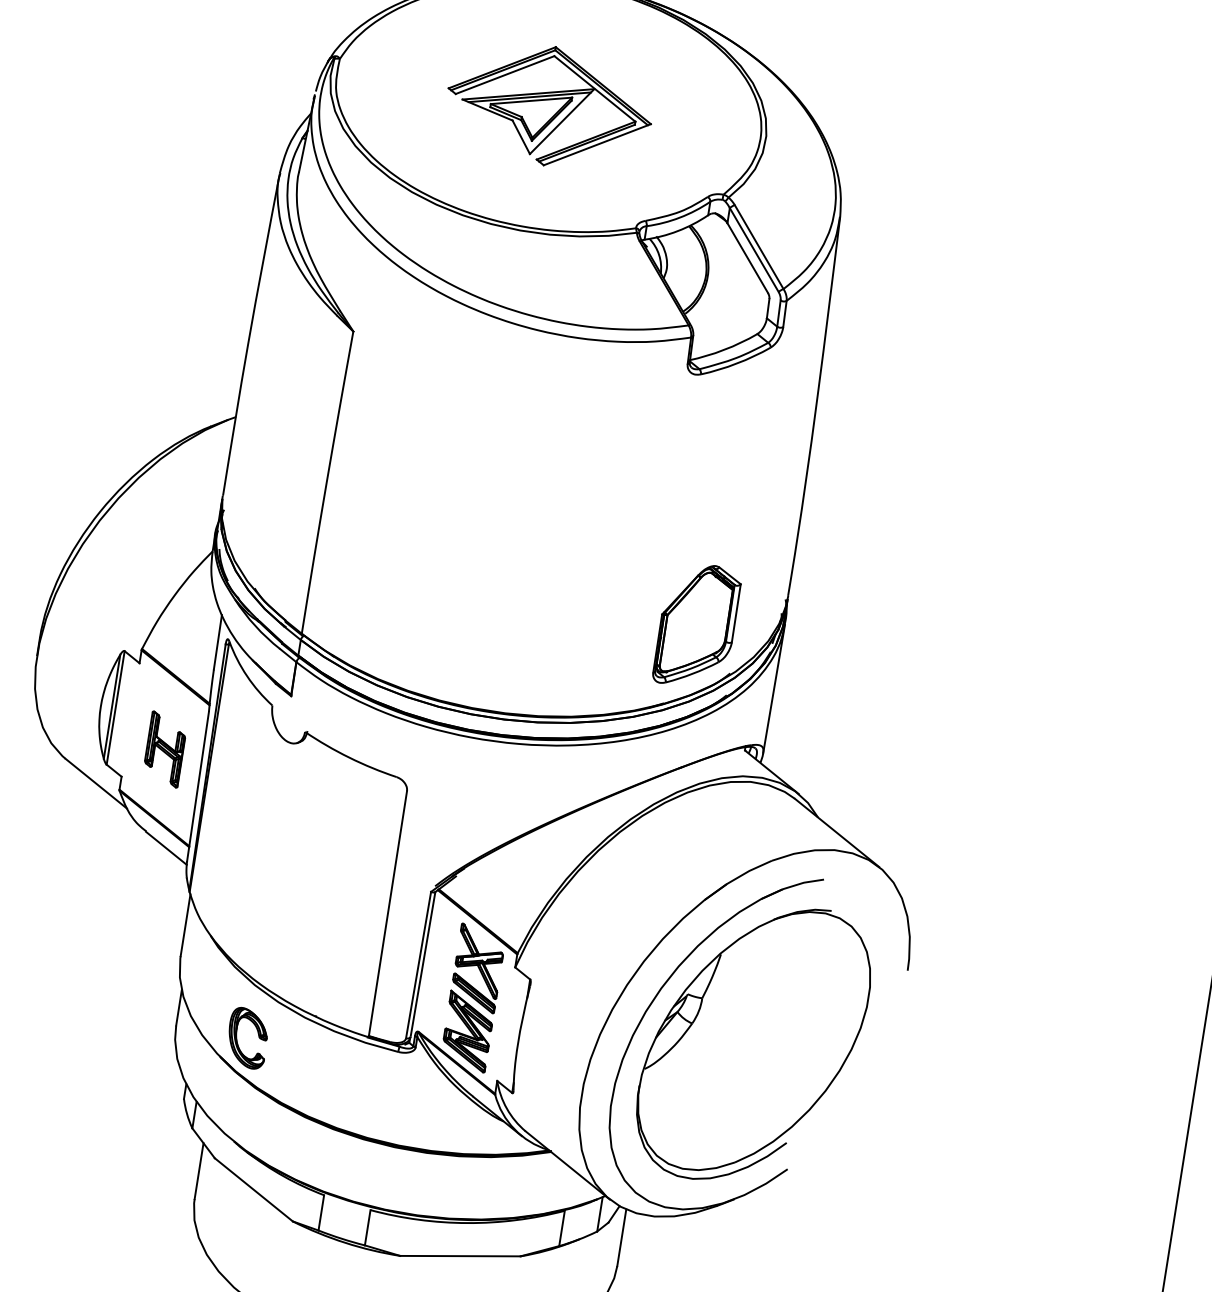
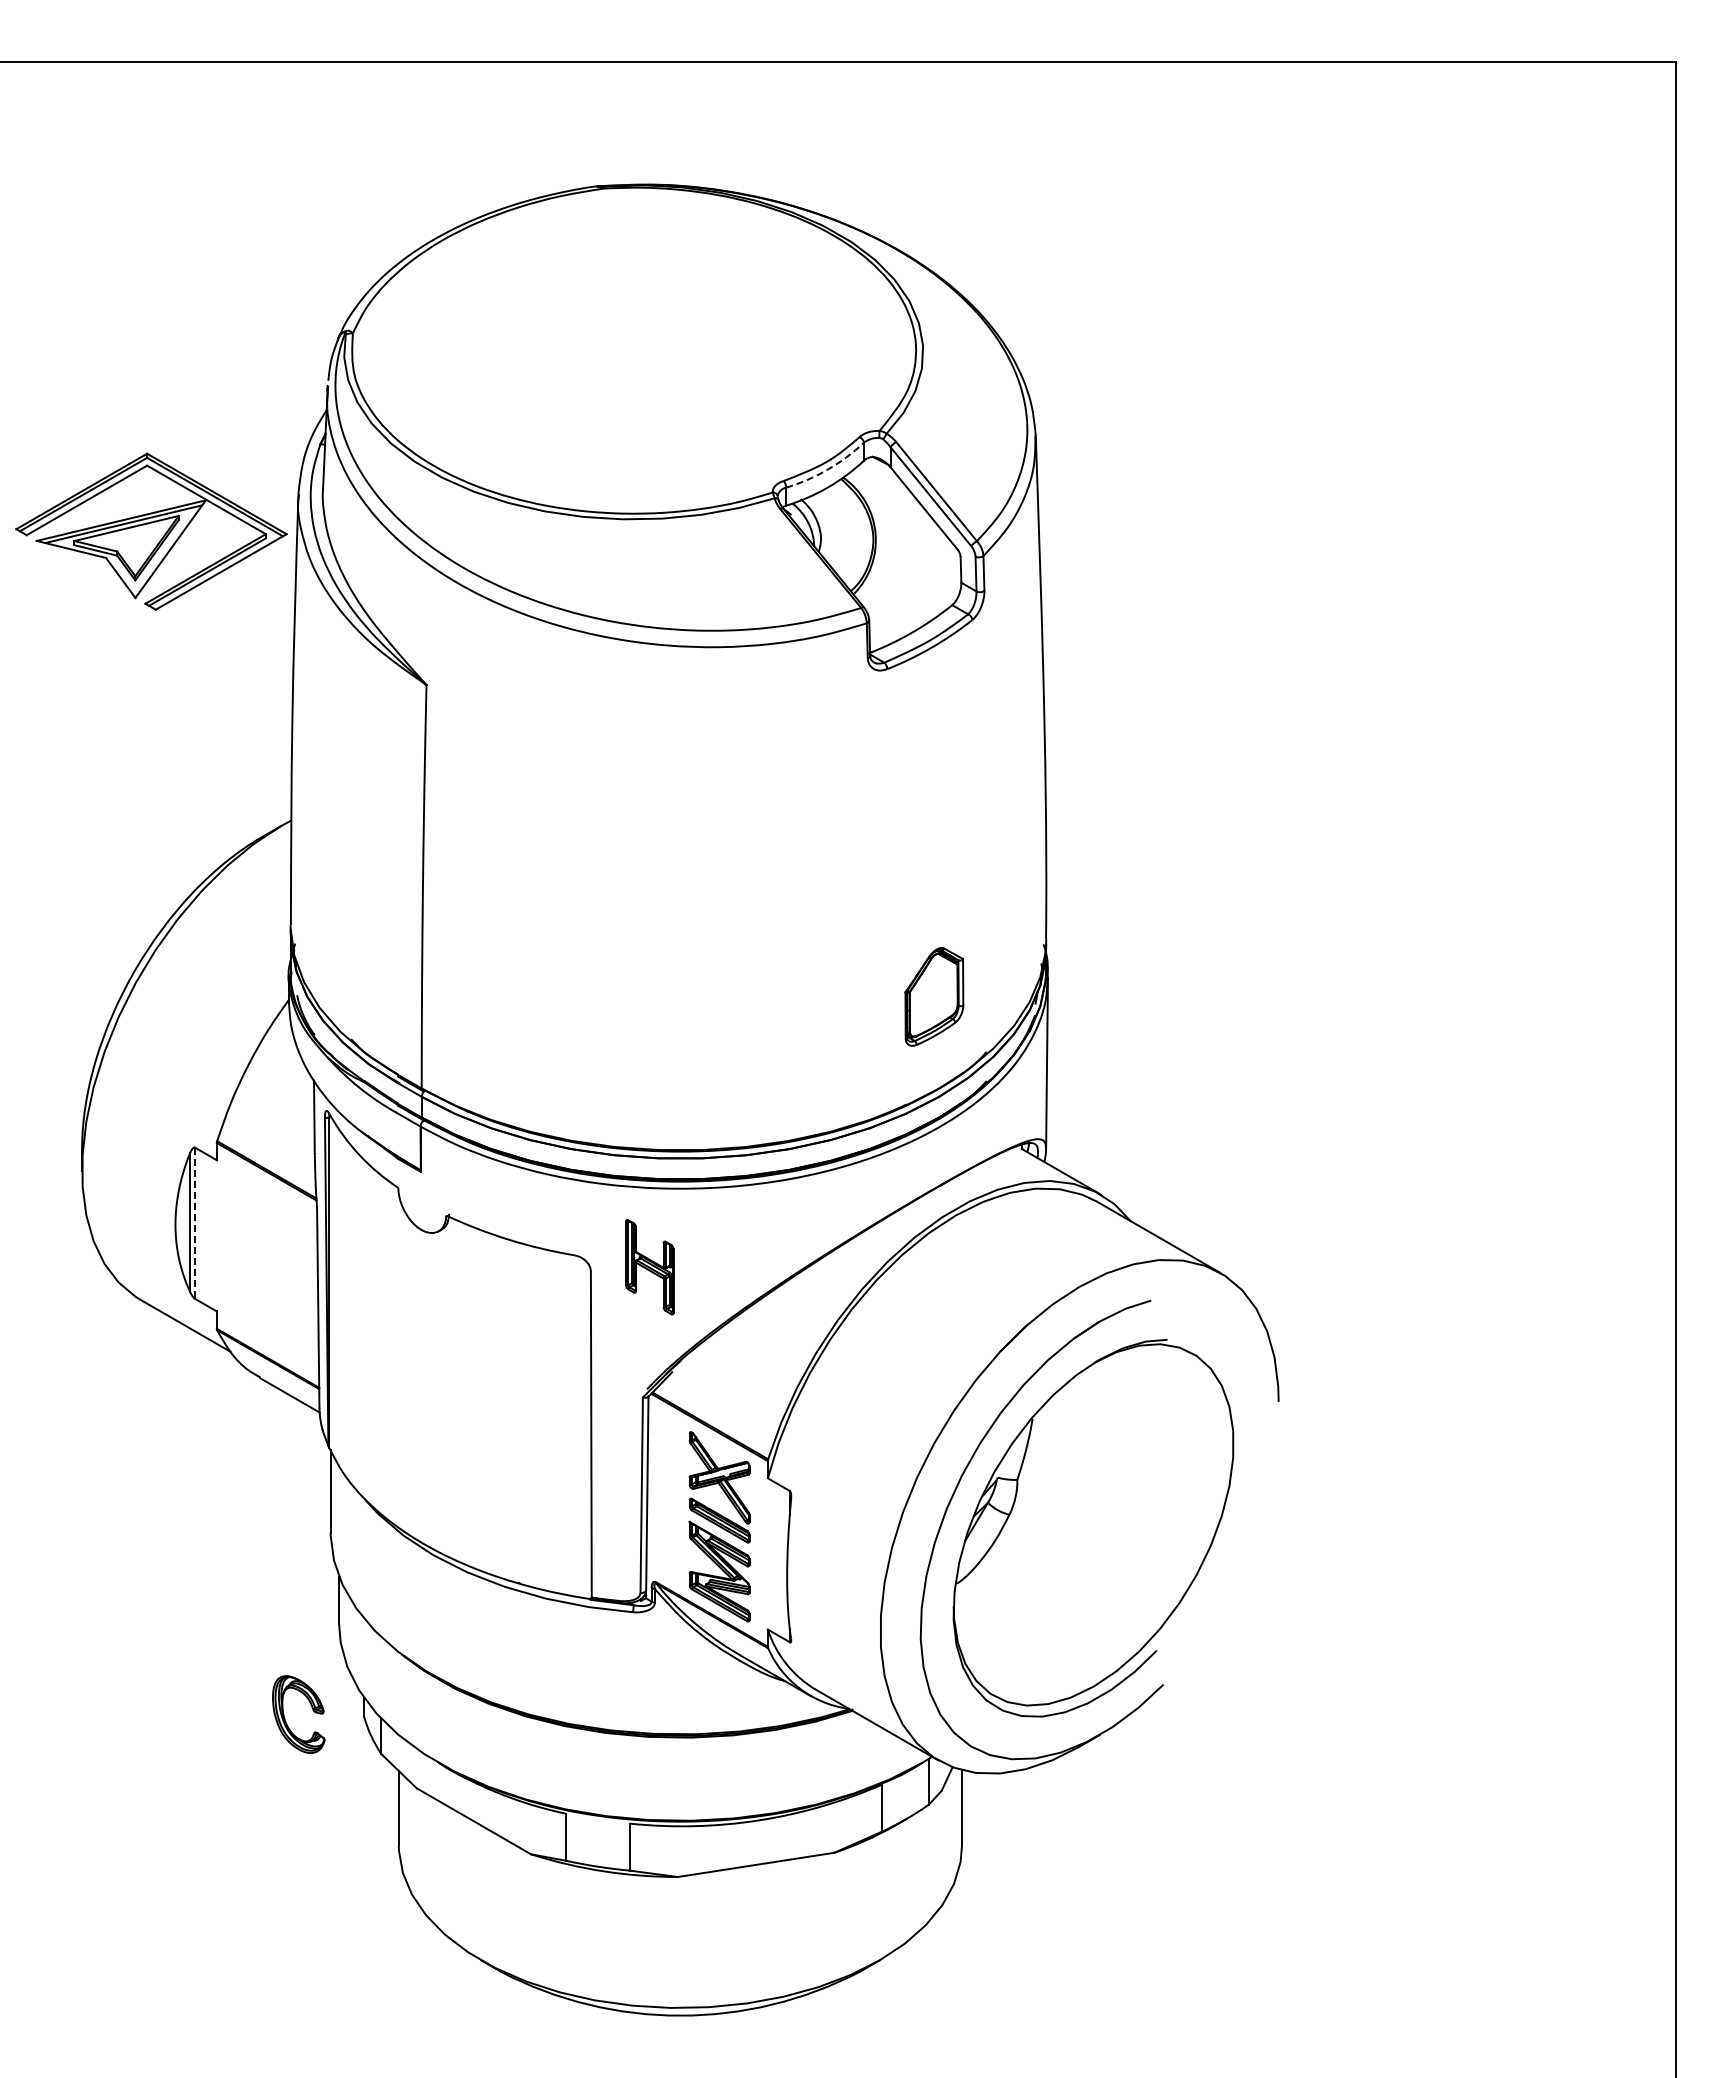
part: (549, 106) -> (151, 531), moved
arc: (679, 217) -> (827, 469), solid -> dashed
part: (697, 625) -> (934, 996), size x0.6
line: (116, 708) -> (195, 1223), solid -> dashed
part: (164, 749) -> (649, 1267), moved
part: (237, 1039) -> (285, 1718), moved

